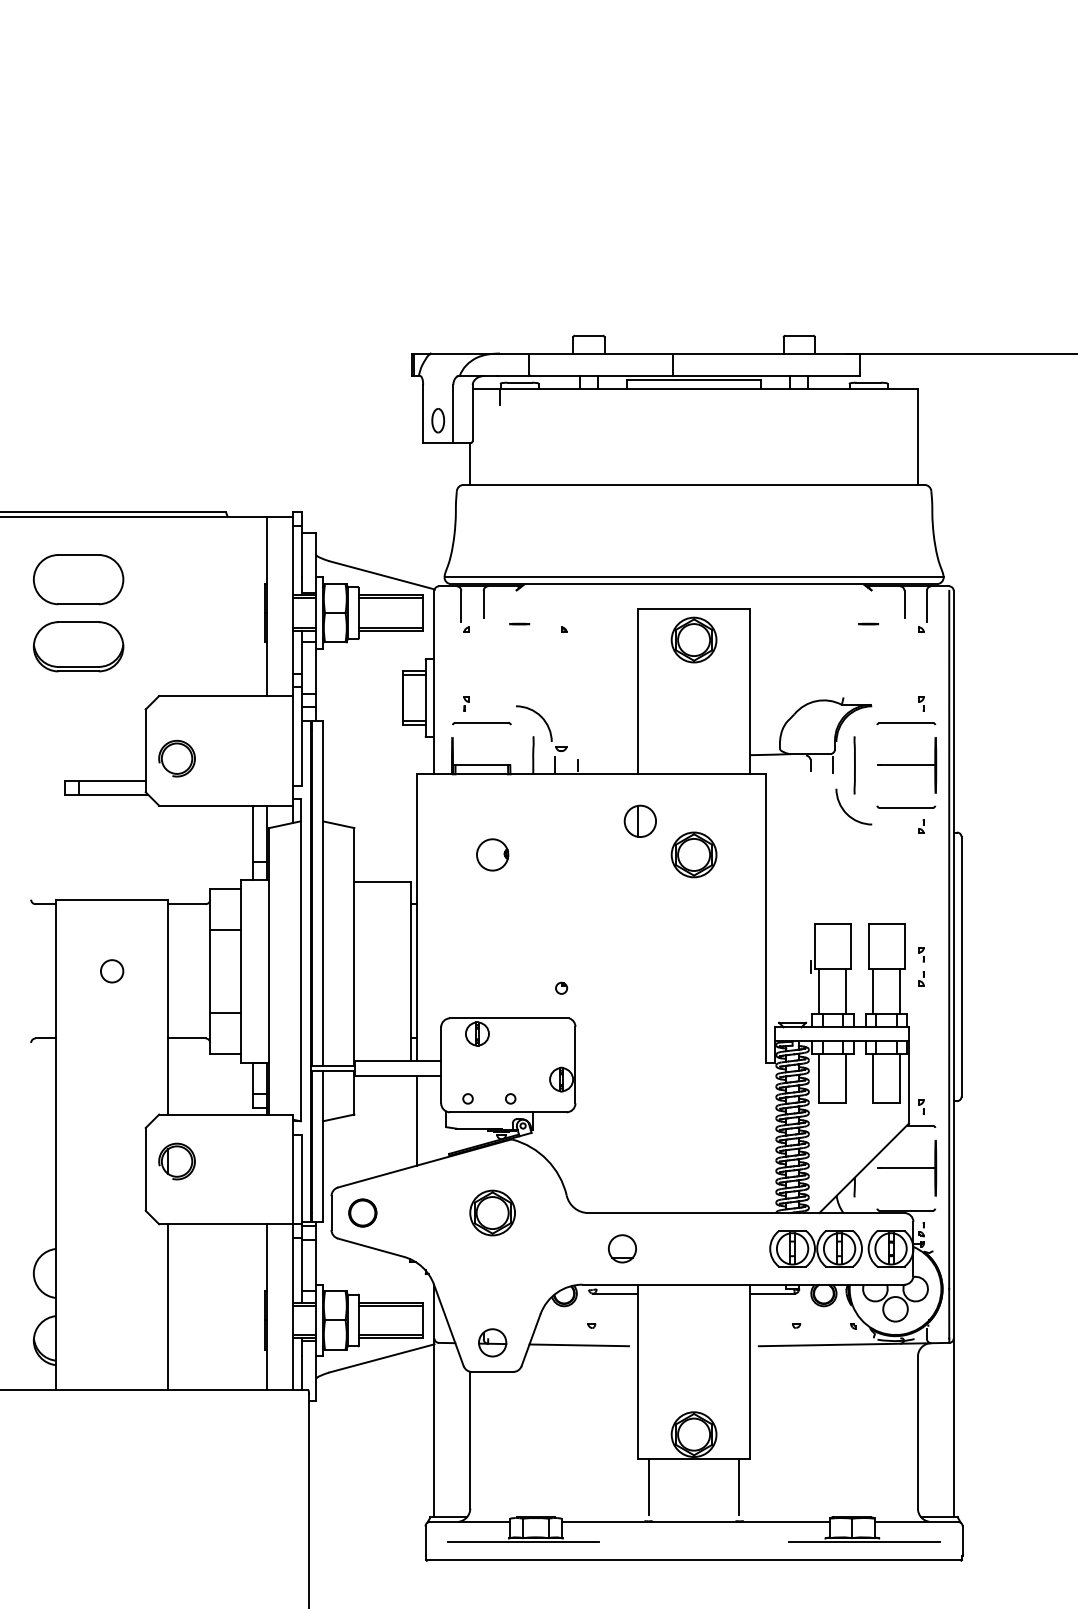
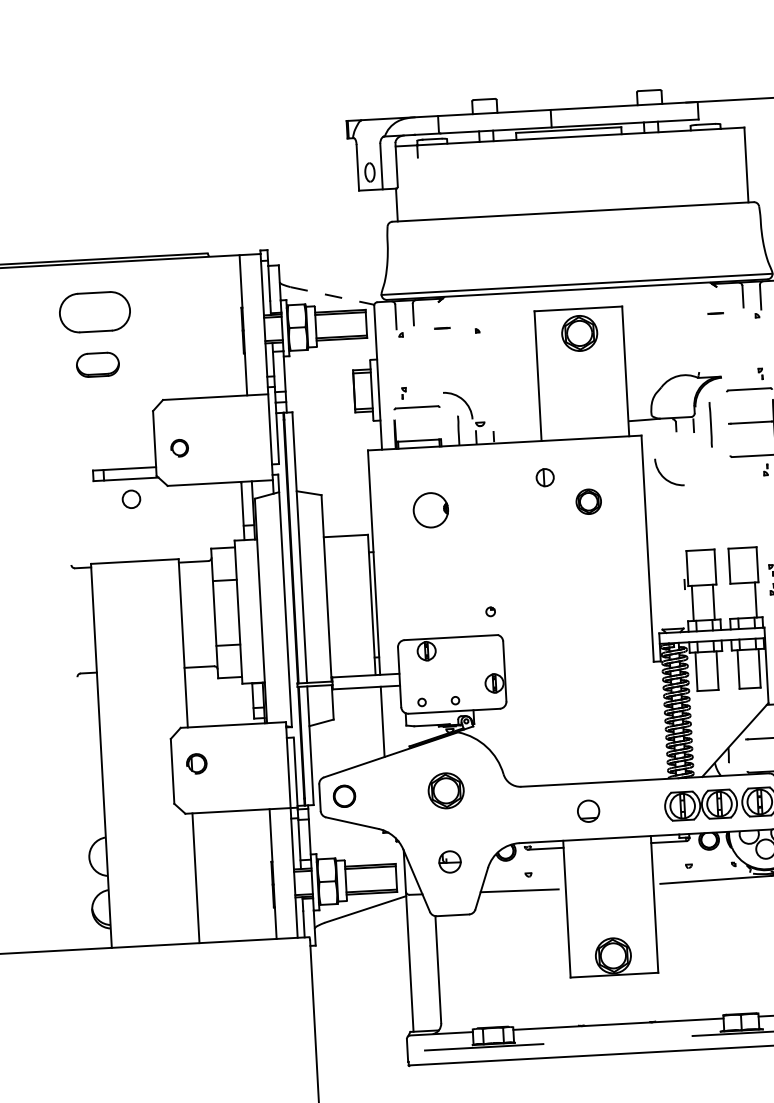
line: (382, 575) -> (332, 296), solid -> dashed
part: (78, 646) -> (97, 364), size x0.6
part: (176, 758) -> (179, 448), size x0.6
arc: (846, 812) -> (663, 476), moved
part: (639, 820) -> (544, 477), size x0.7
part: (492, 854) -> (430, 509), size x1.4
part: (693, 854) -> (588, 501), size x0.7
circle: (112, 971) -> (131, 499), moved
line: (873, 991) -> (735, 601), removed
part: (176, 1161) -> (196, 763), size x0.7
part: (622, 1248) -> (588, 810), moved
part: (492, 1342) -> (449, 861), moved
line: (649, 1487) -> (580, 999), removed
line: (738, 1487) -> (650, 995), removed

